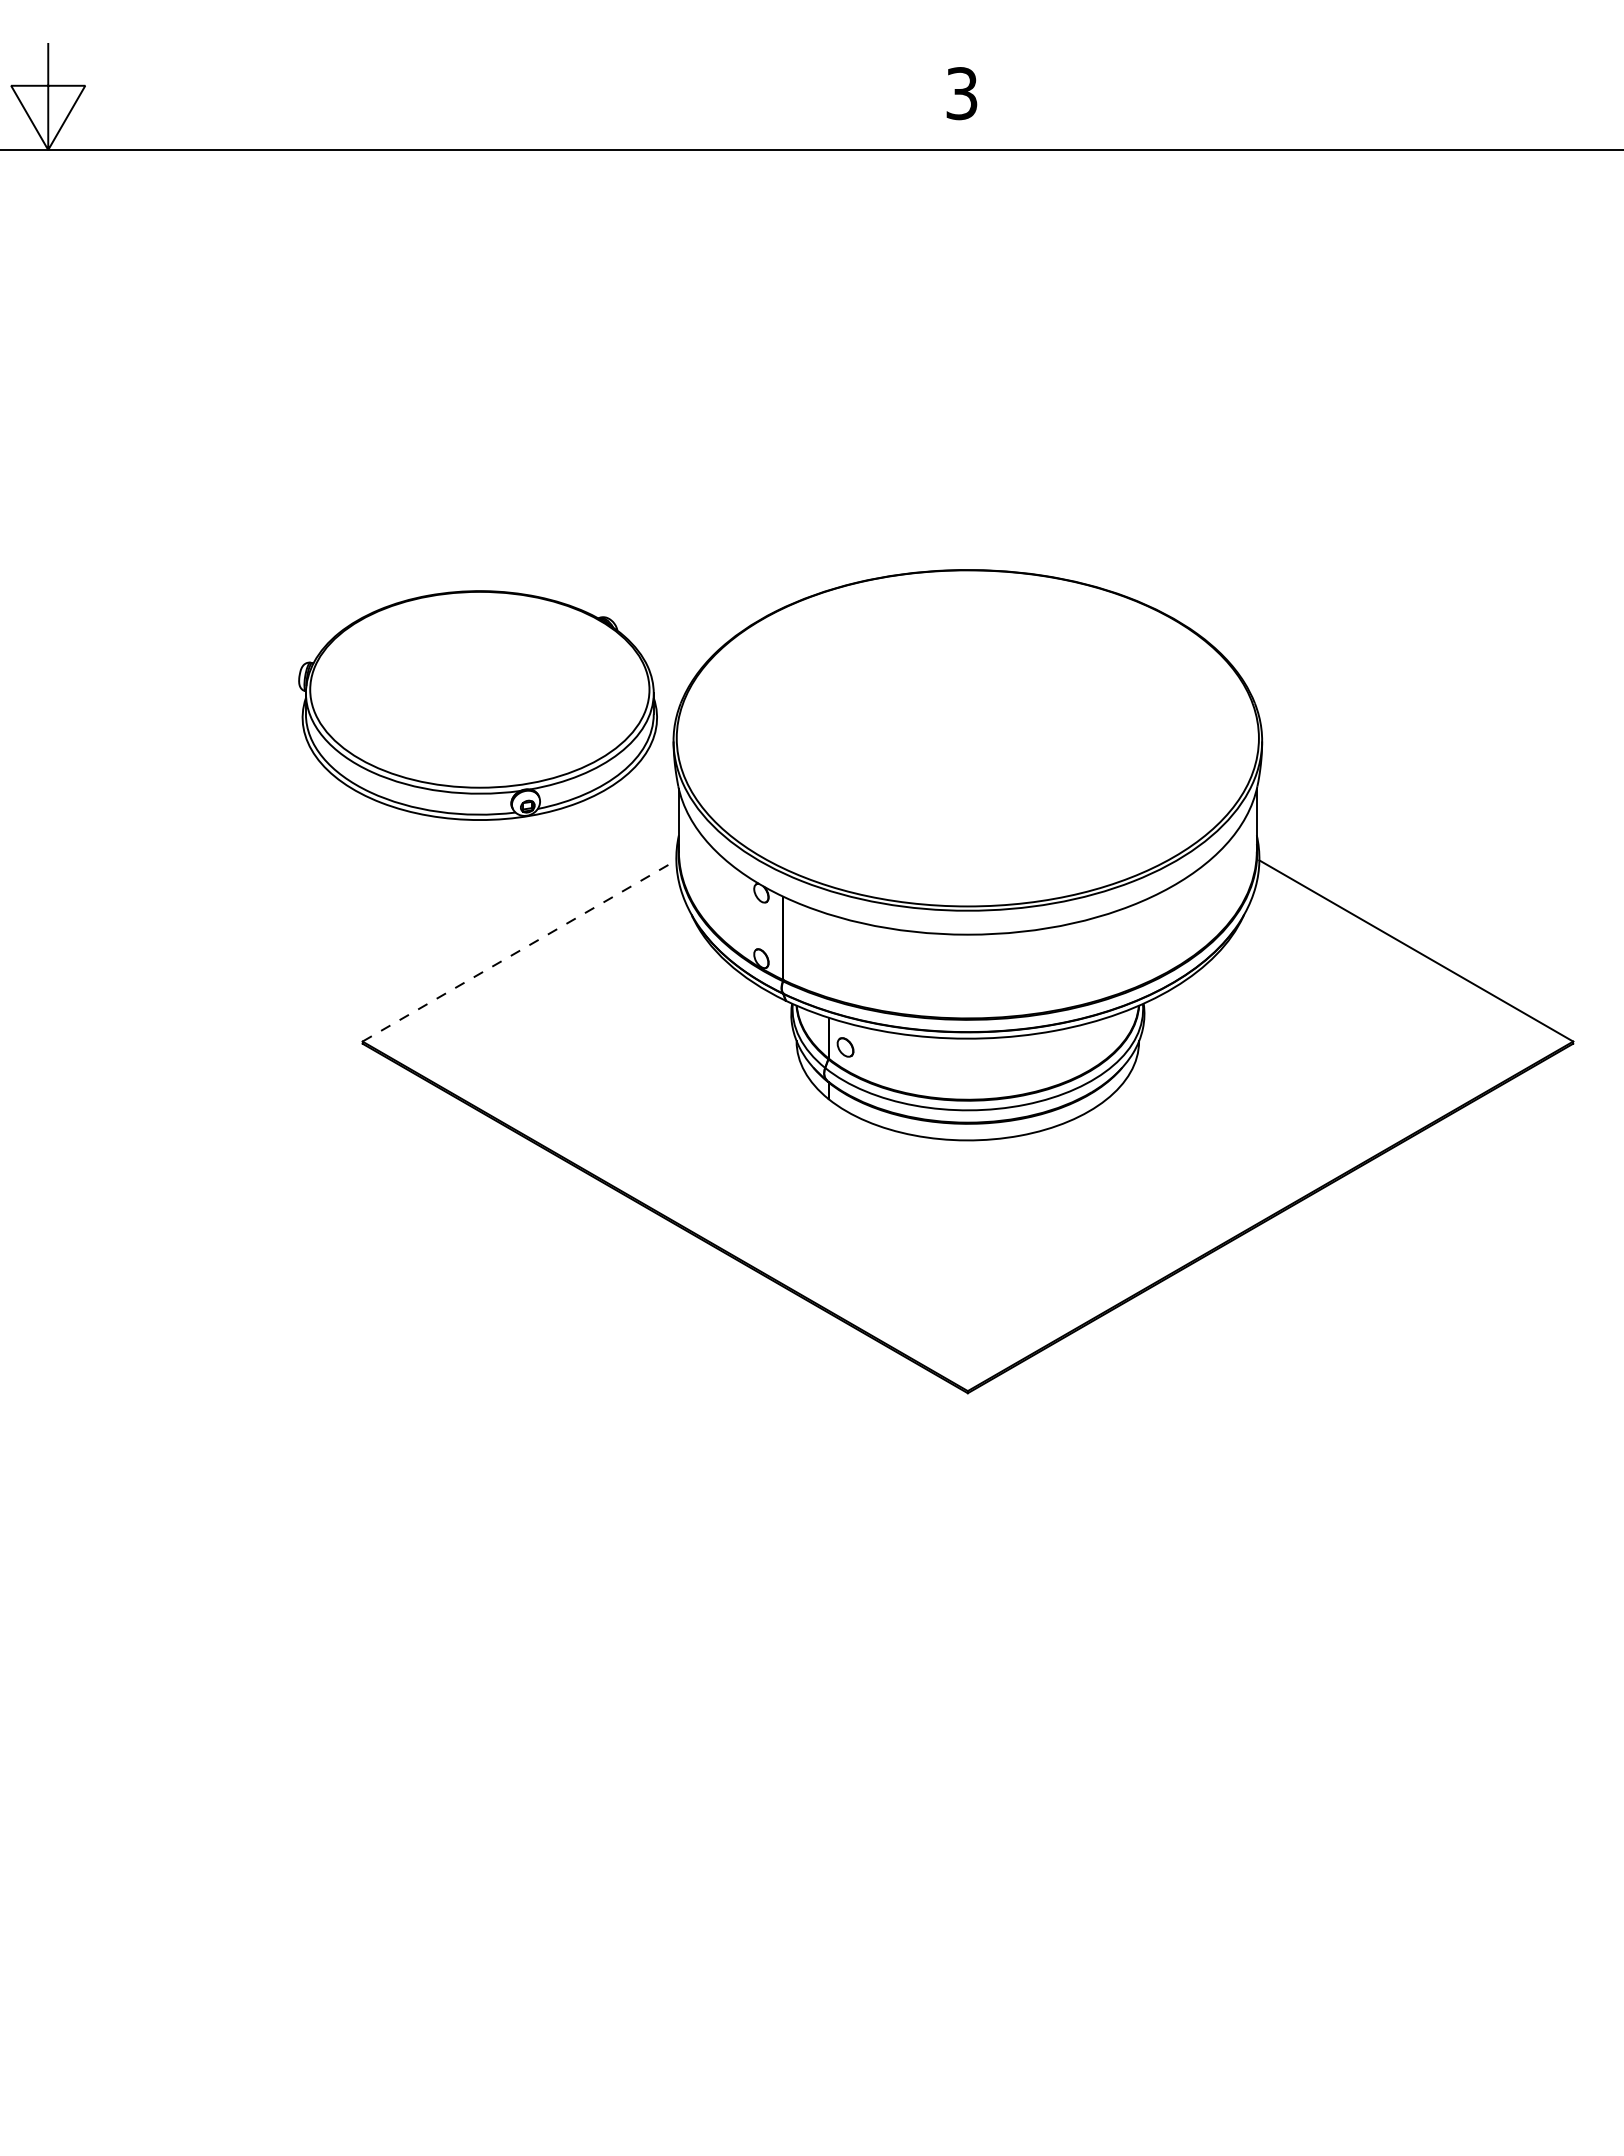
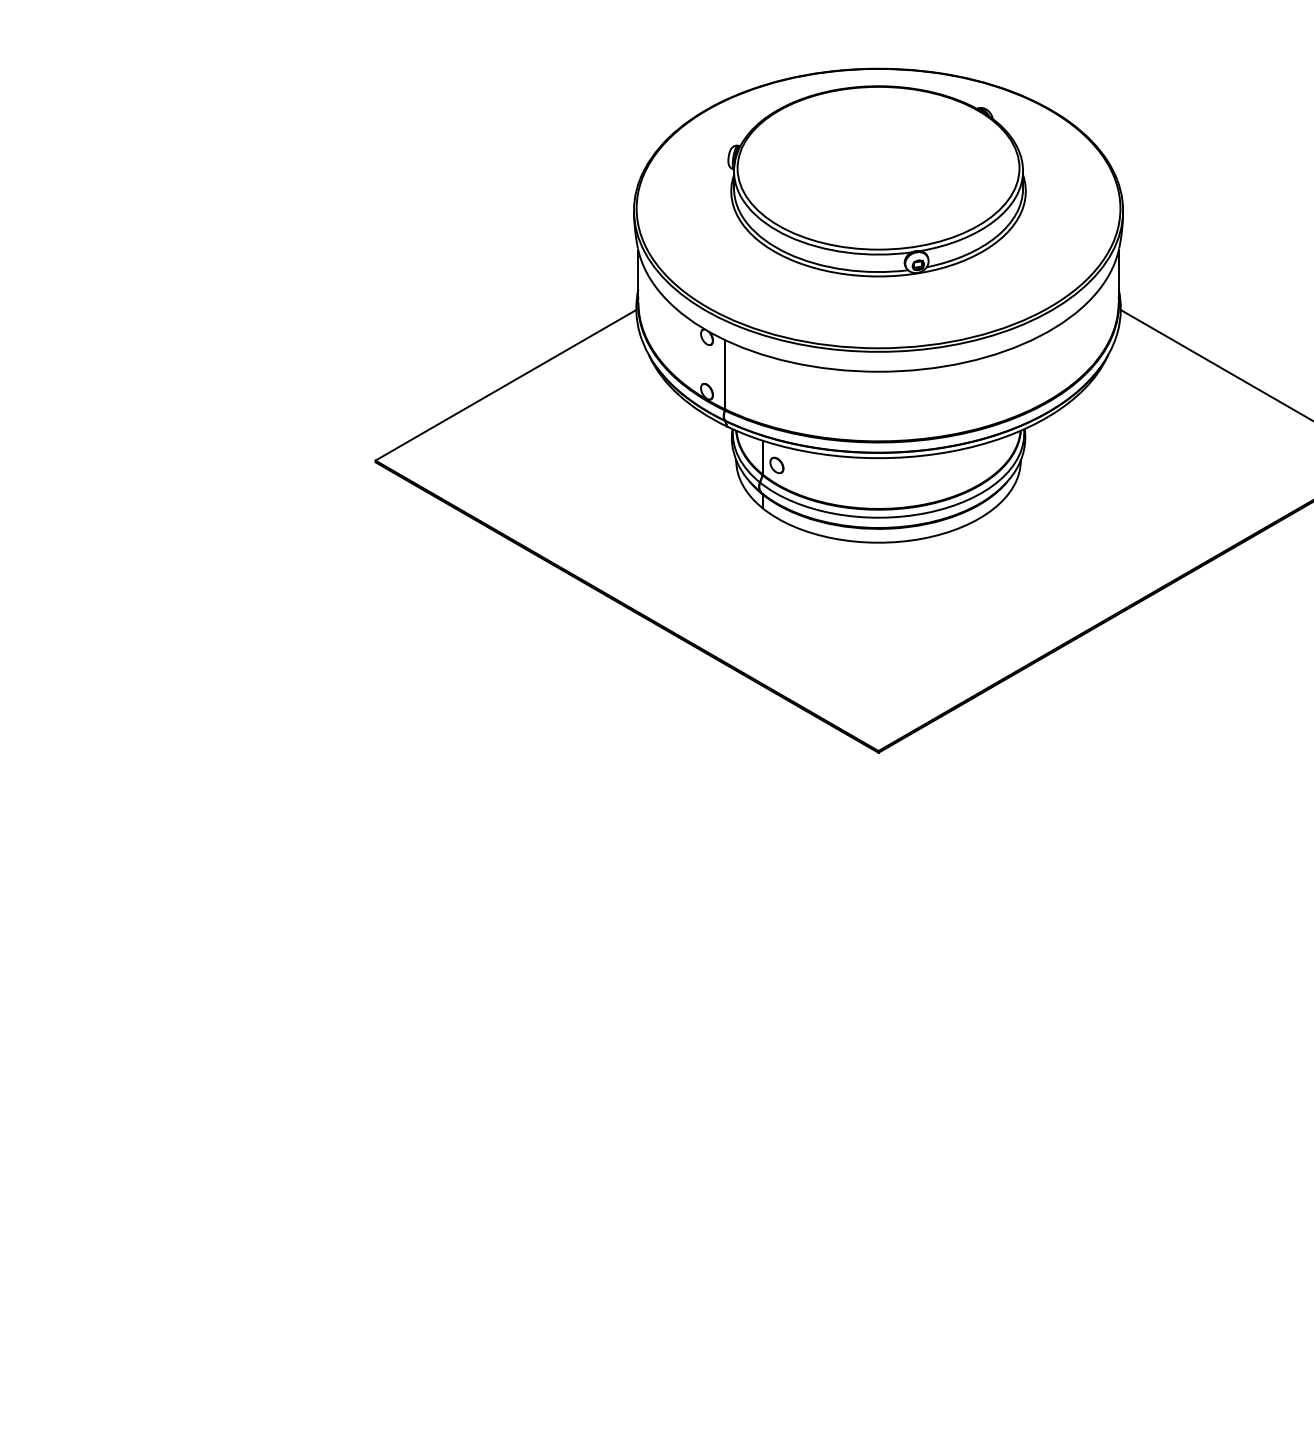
part: (477, 705) -> (876, 181), moved
line: (519, 950) -> (505, 384), dashed -> solid

